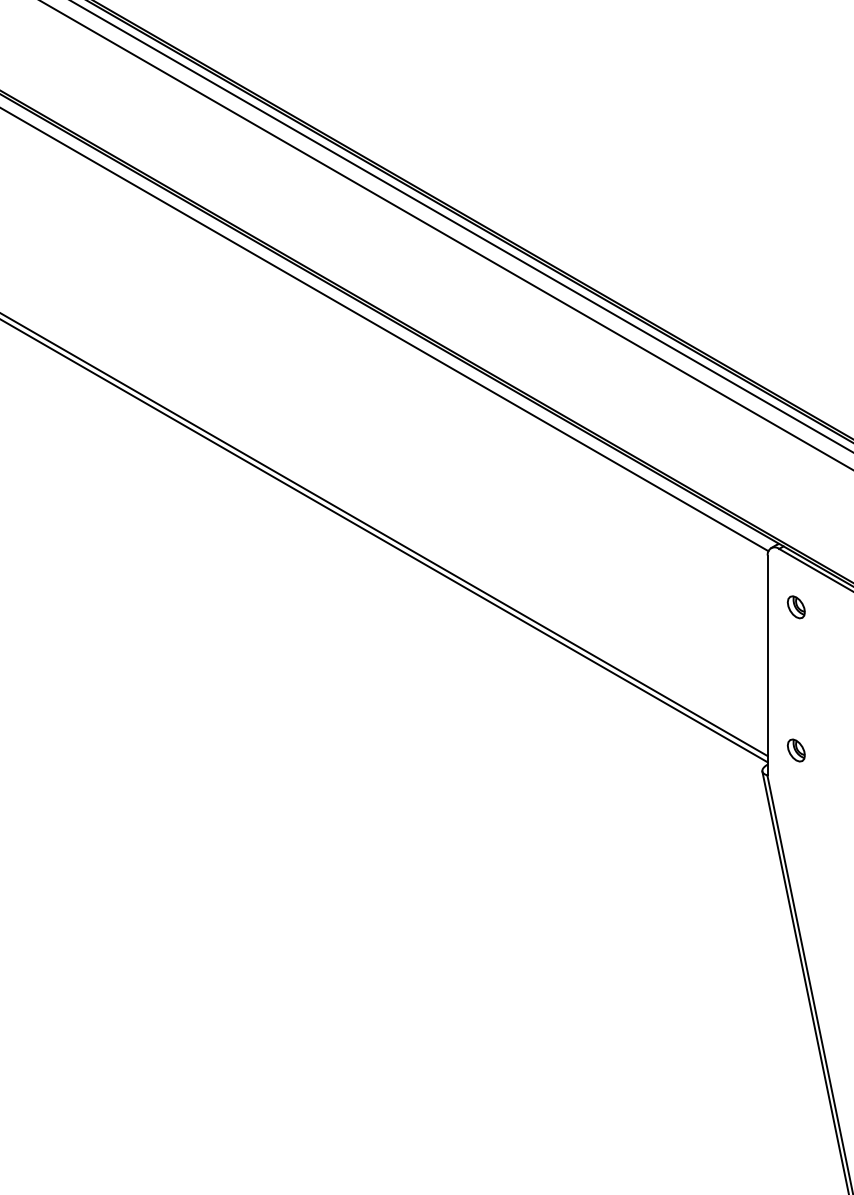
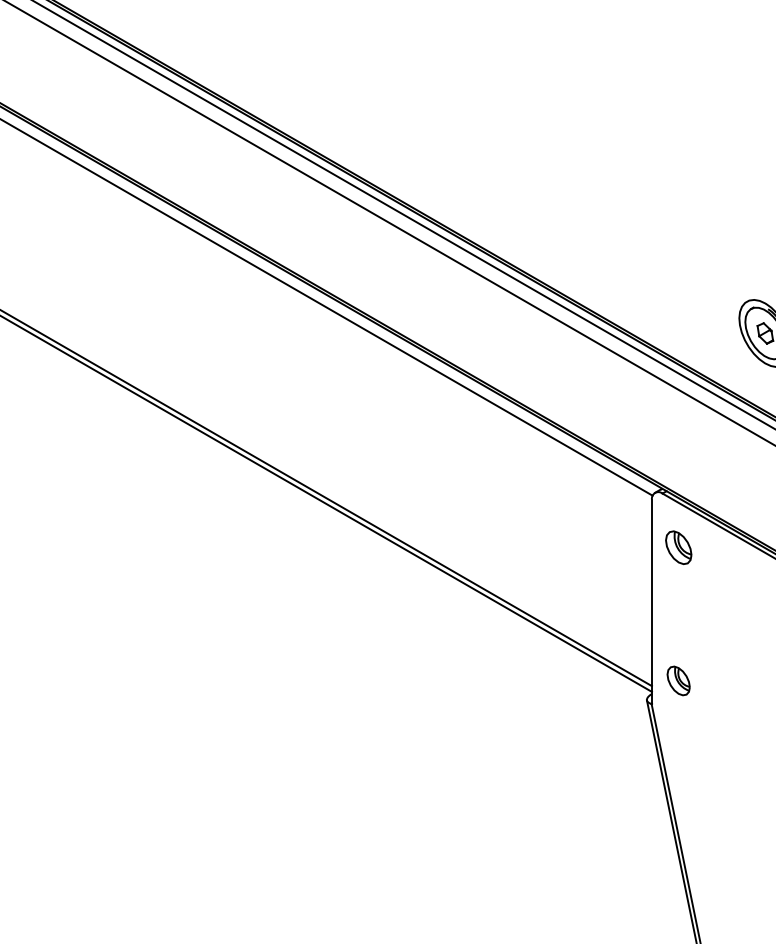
part: (795, 607) -> (677, 548), size x1.6
part: (795, 750) -> (677, 680), size x1.4

